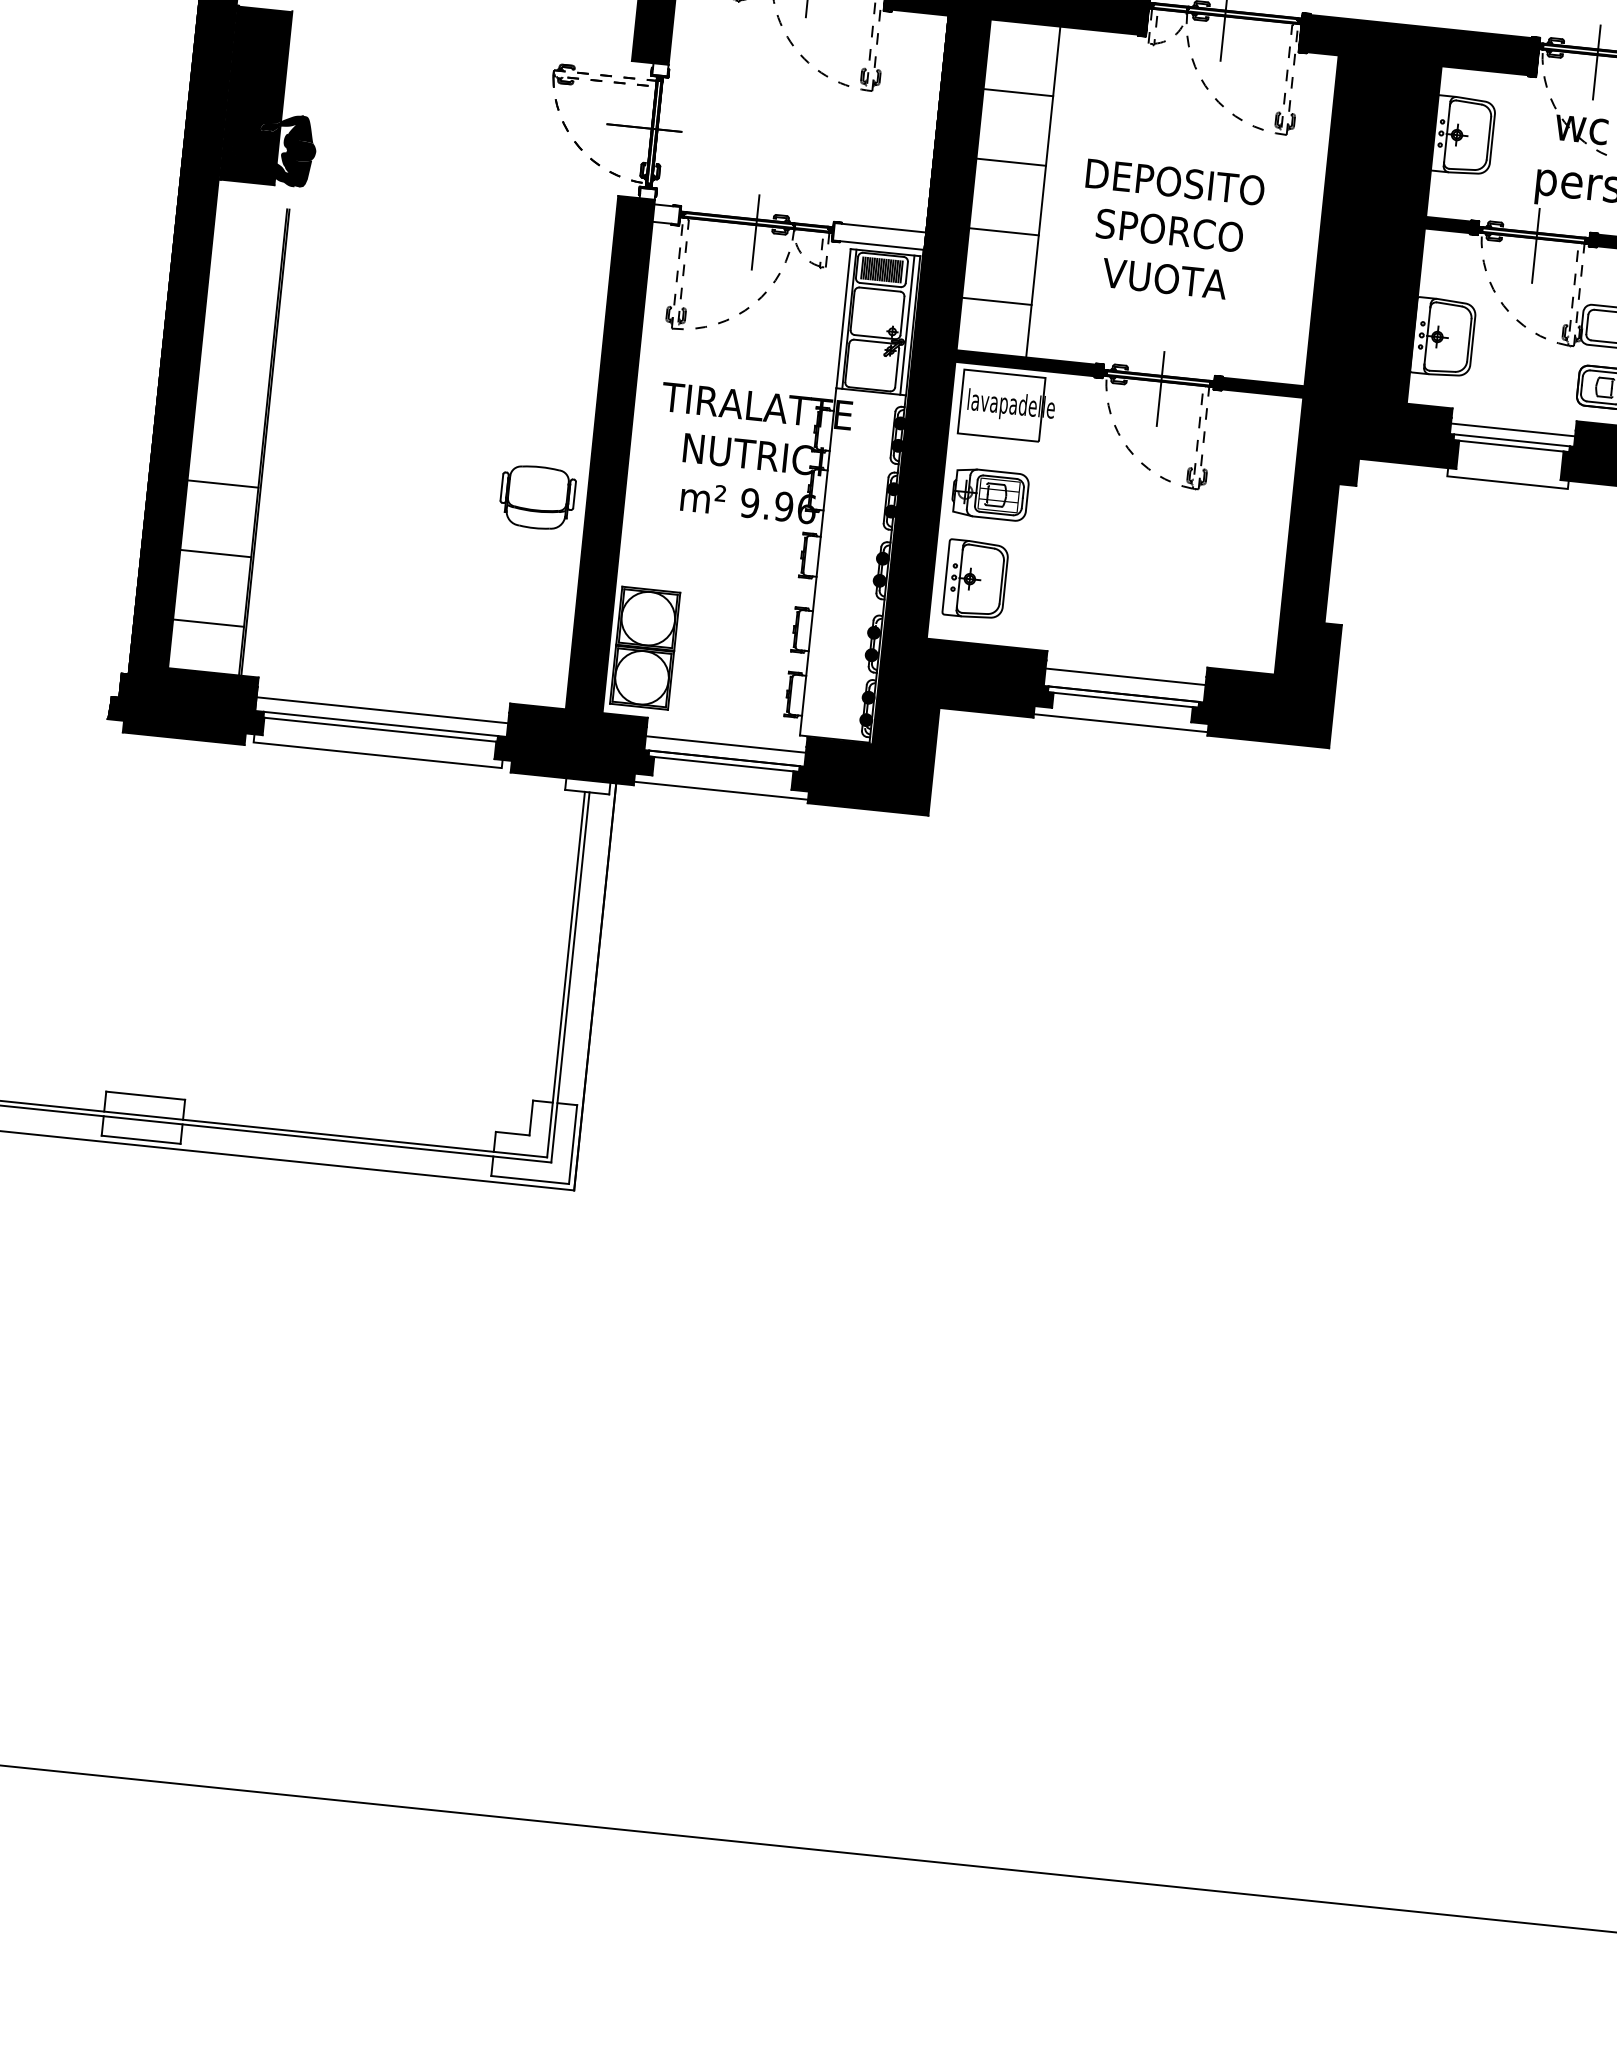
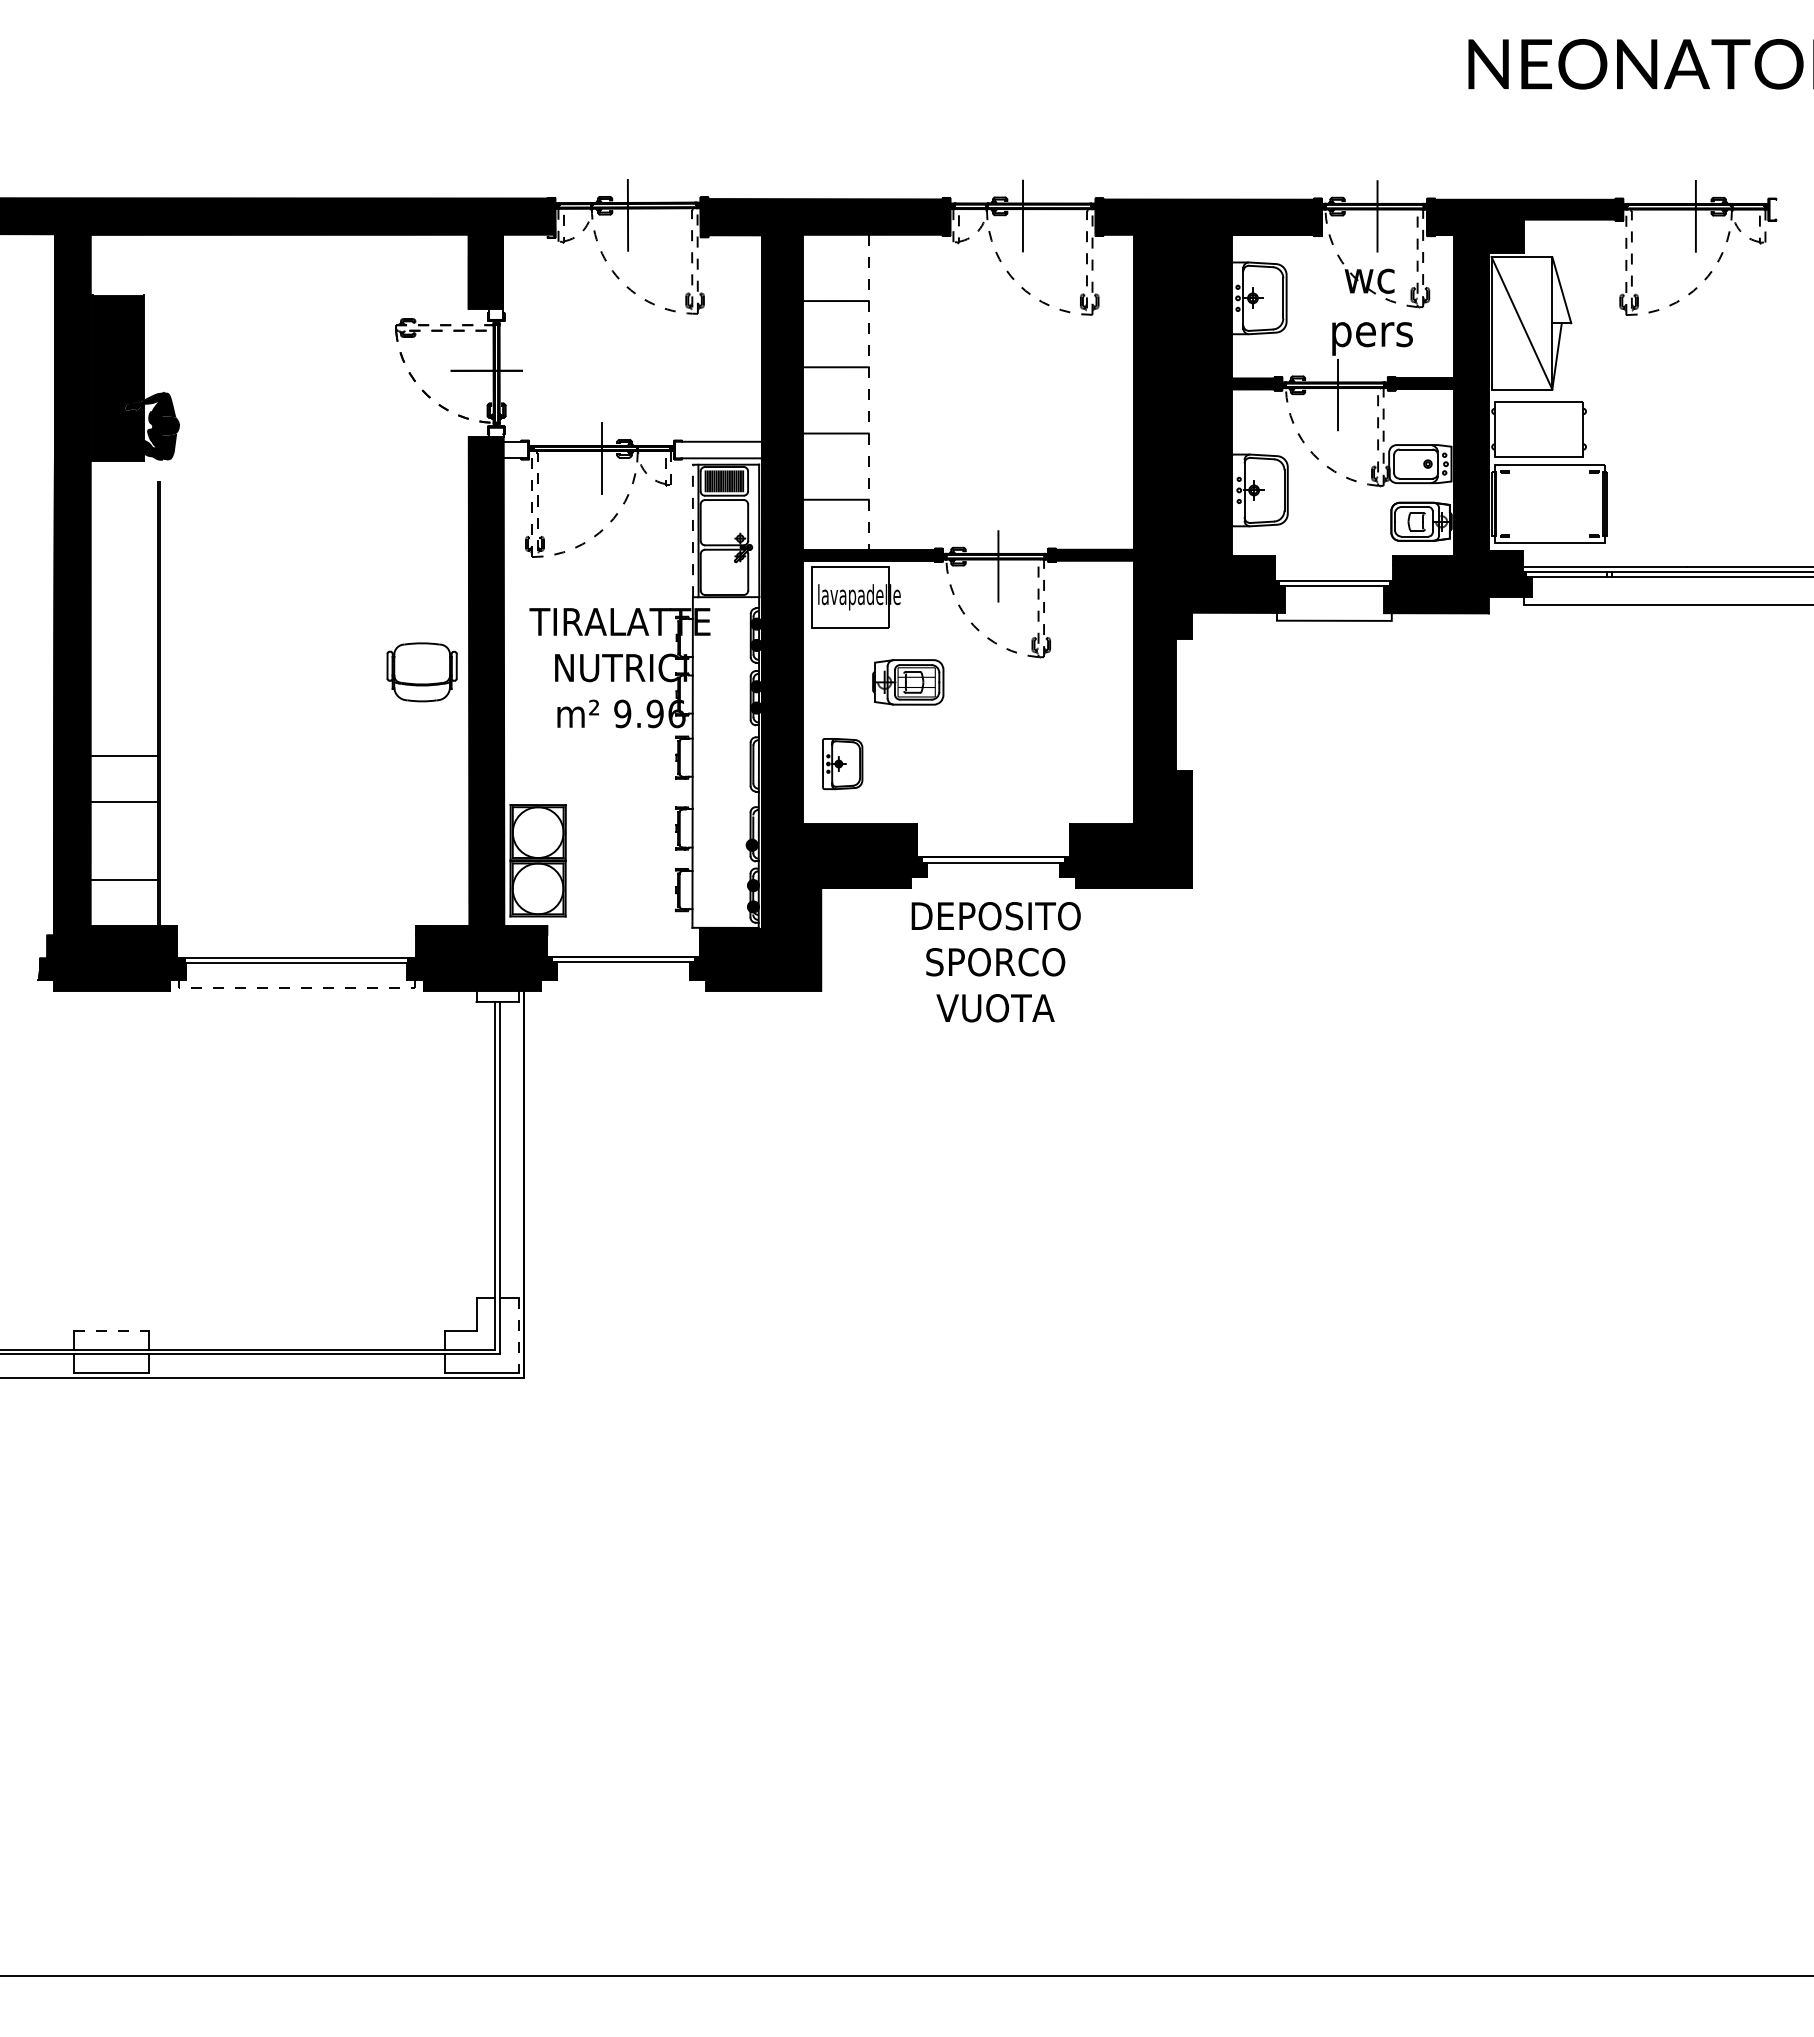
line: (1043, 192) -> (868, 392), solid -> dashed
text: (1169, 230) -> (995, 962), moved
line: (843, 318) -> (692, 530), solid -> dashed
line: (907, 324) -> (753, 530), removed
line: (1513, 429) -> (1334, 570), removed
line: (222, 484) -> (124, 802), moved
part: (990, 494) -> (908, 682), moved
part: (536, 497) -> (421, 672), moved
line: (215, 553) -> (124, 756), moved
fill: (882, 557) -> (752, 752), removed
fill: (879, 579) -> (752, 773), removed
part: (975, 579) -> (842, 763), size x0.7
fill: (873, 632) -> (751, 823), removed
line: (1125, 676) -> (993, 840), removed
line: (382, 709) -> (296, 944), removed
line: (1120, 723) -> (993, 885), removed
line: (725, 744) -> (623, 943), removed
line: (377, 755) -> (296, 987), solid -> dashed
line: (721, 790) -> (623, 987), removed
line: (146, 1095) -> (111, 1330), solid -> dashed
line: (572, 1144) -> (518, 1335), solid -> dashed

